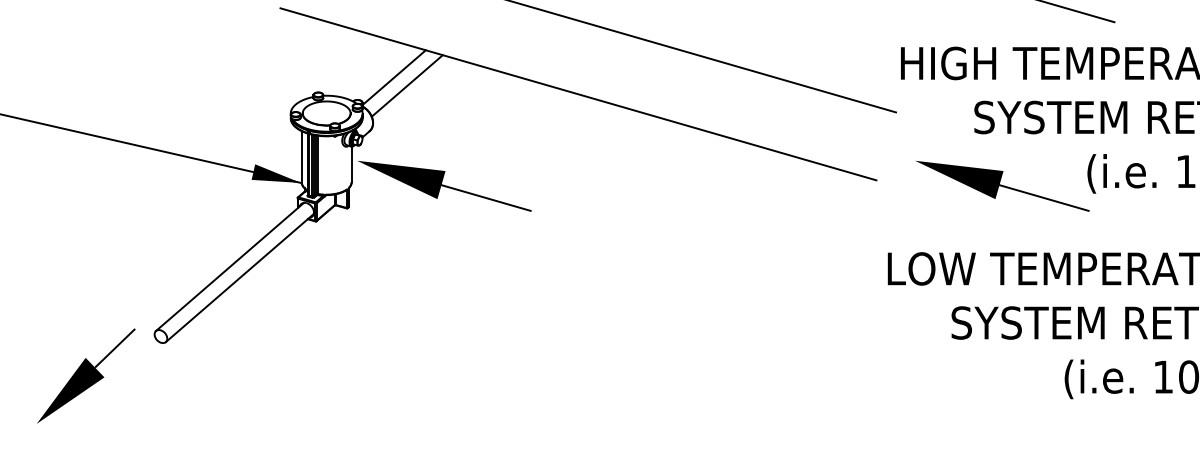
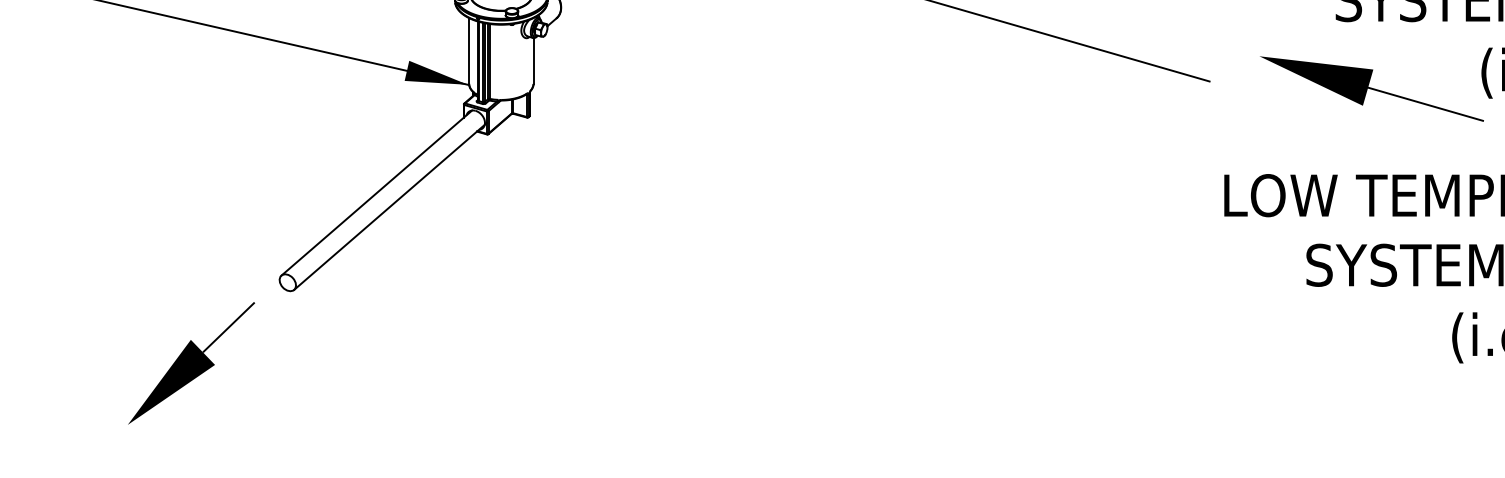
part: (444, 186) -> (653, 89), removed
part: (86, 375) -> (191, 362), moved

